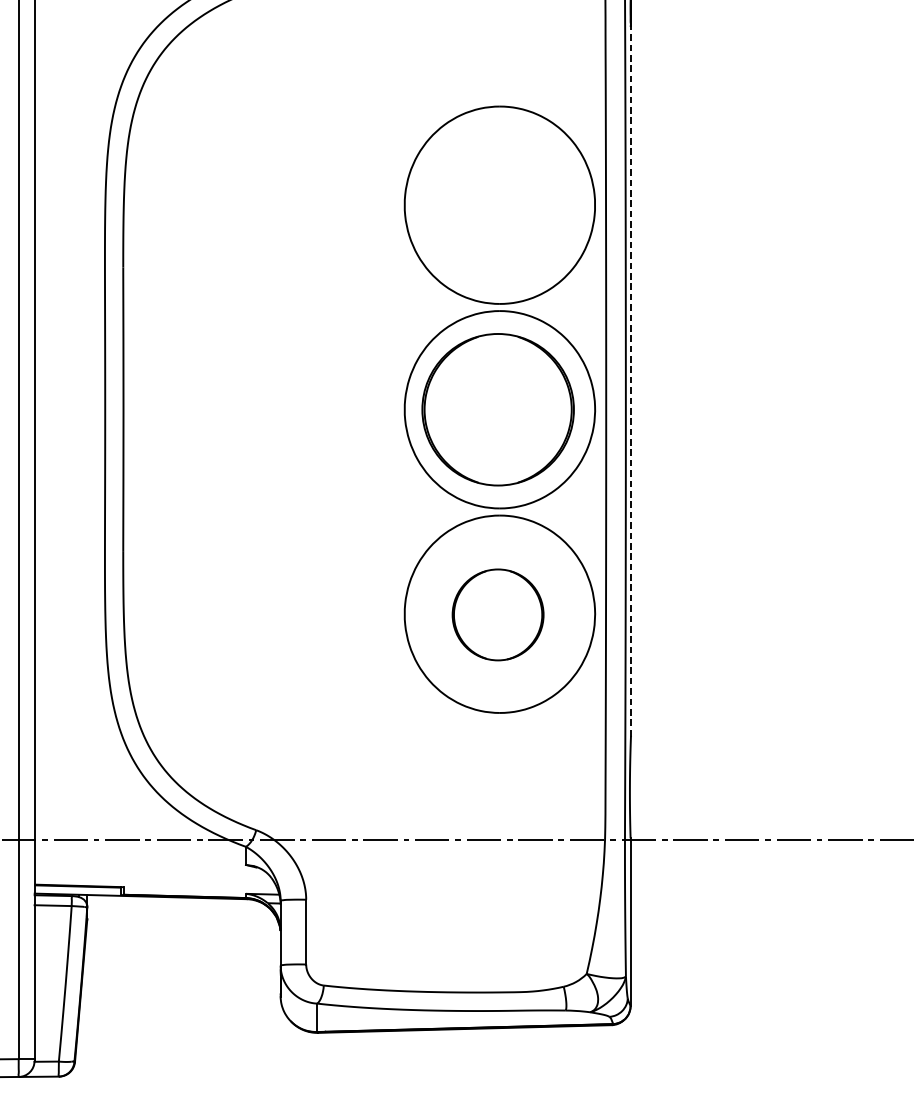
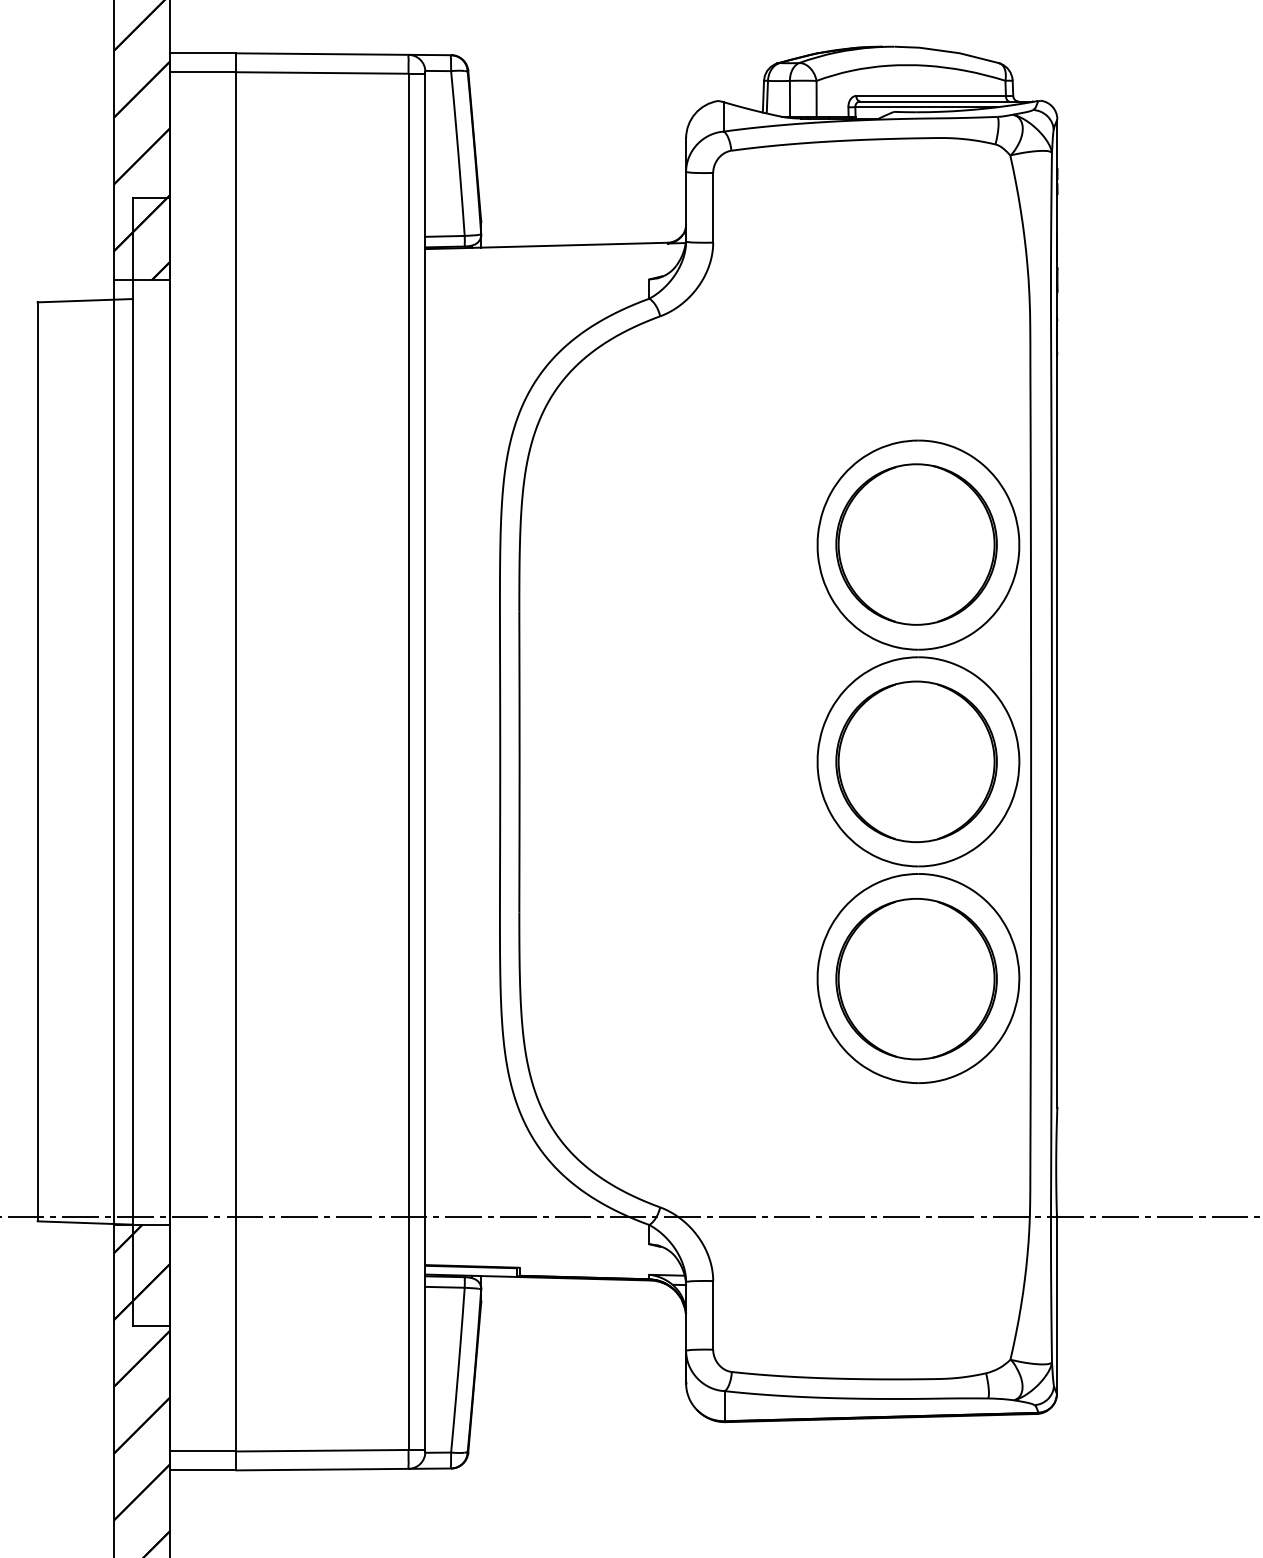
part: (498, 204) -> (916, 544), added
line: (631, 381) -> (1057, 731), dashed -> solid
part: (498, 615) -> (916, 979), size x1.67

